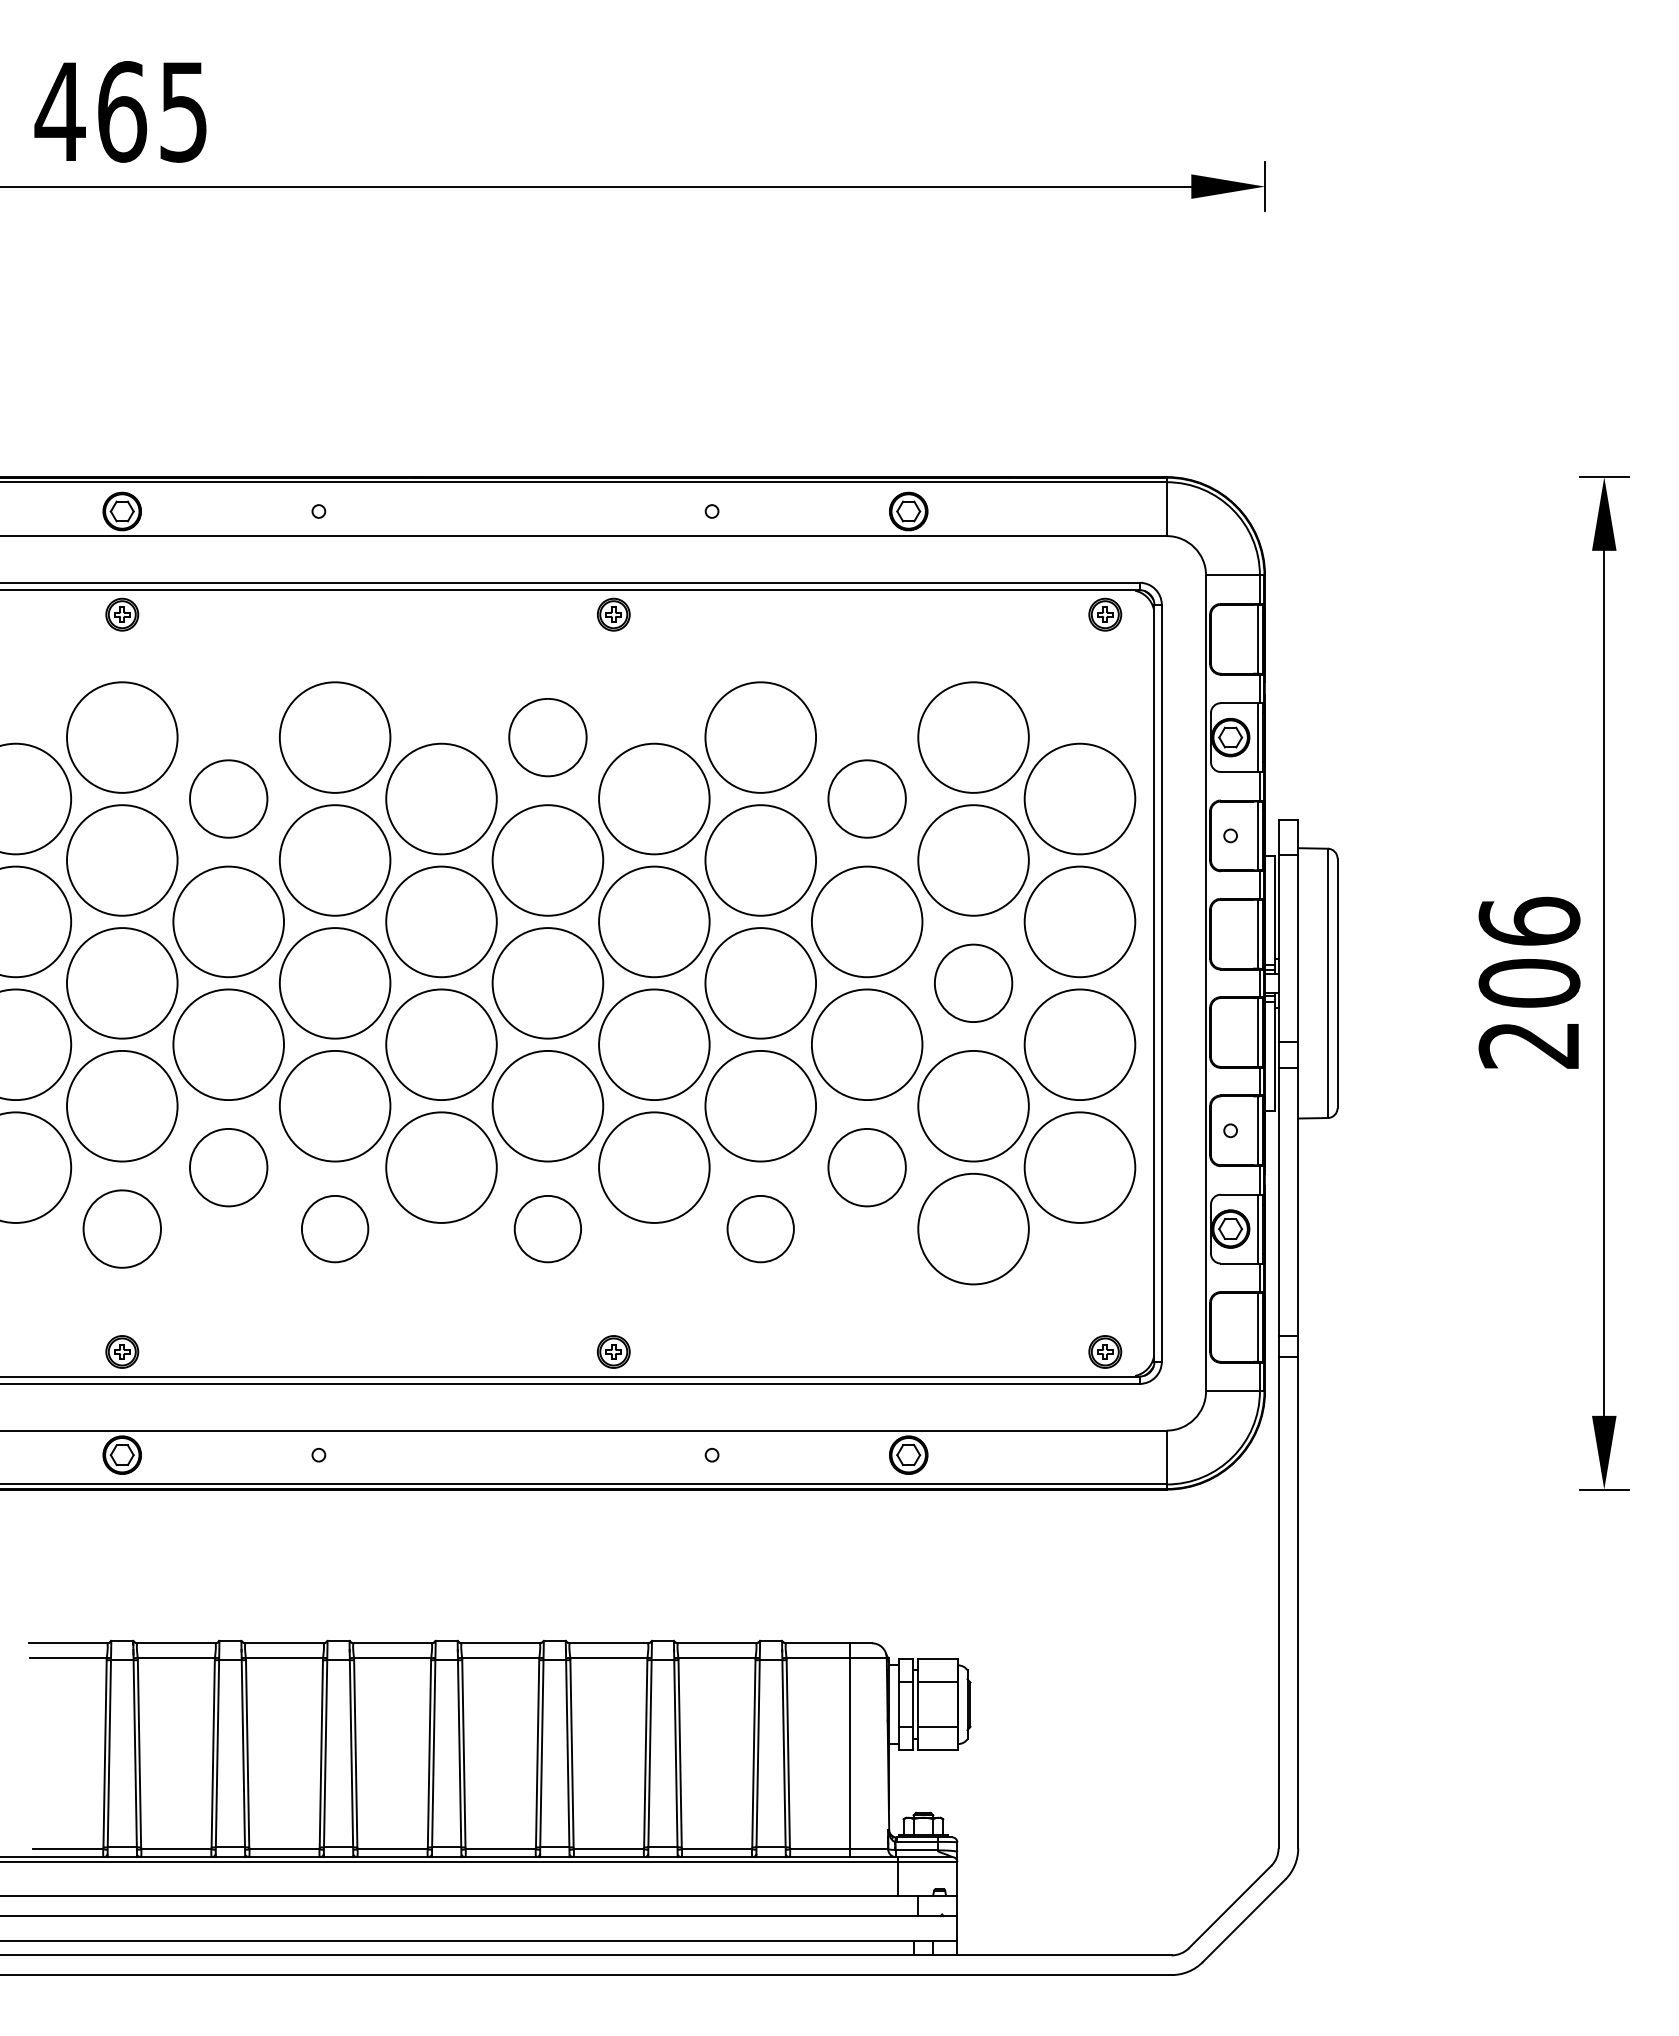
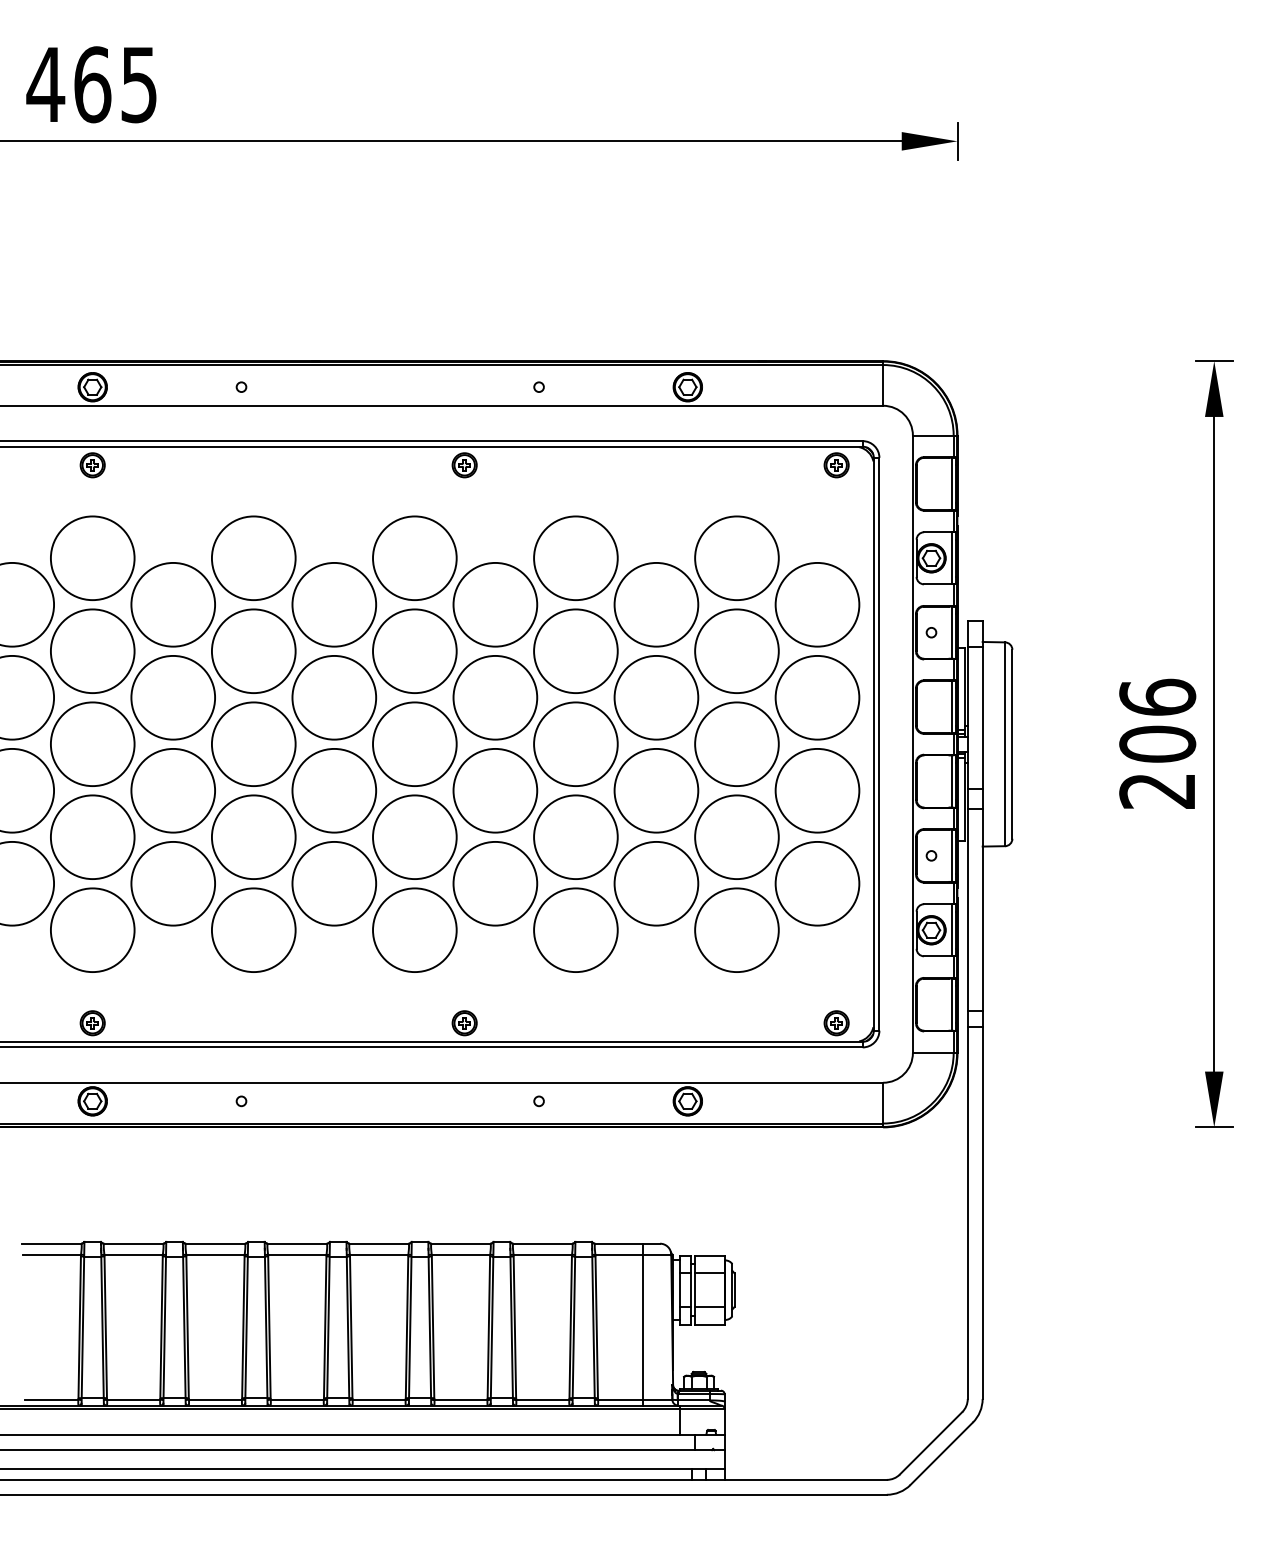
circle: (547, 737) -> (414, 558), size x1.43
circle: (229, 798) -> (173, 604), size x1.43
circle: (867, 798) -> (656, 604), size x1.43
circle: (972, 983) -> (736, 744), size x1.43
circle: (229, 1167) -> (173, 883), size x1.43
circle: (867, 1167) -> (656, 883), size x1.43
circle: (121, 1229) -> (92, 930), size x1.43
circle: (334, 1229) -> (253, 930), size x1.67
circle: (547, 1229) -> (414, 930), size x1.67
circle: (760, 1229) -> (575, 930), size x1.67

